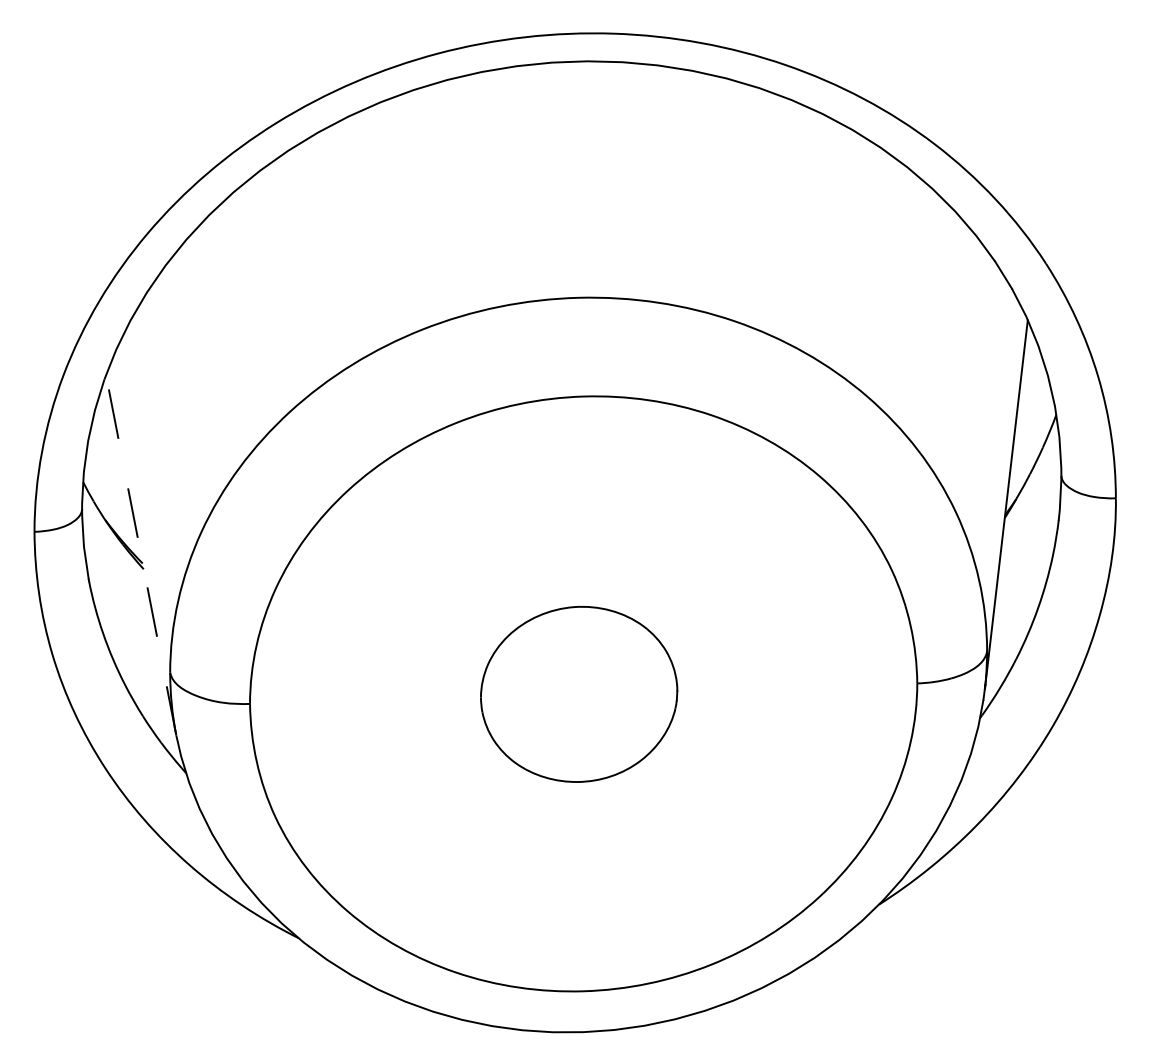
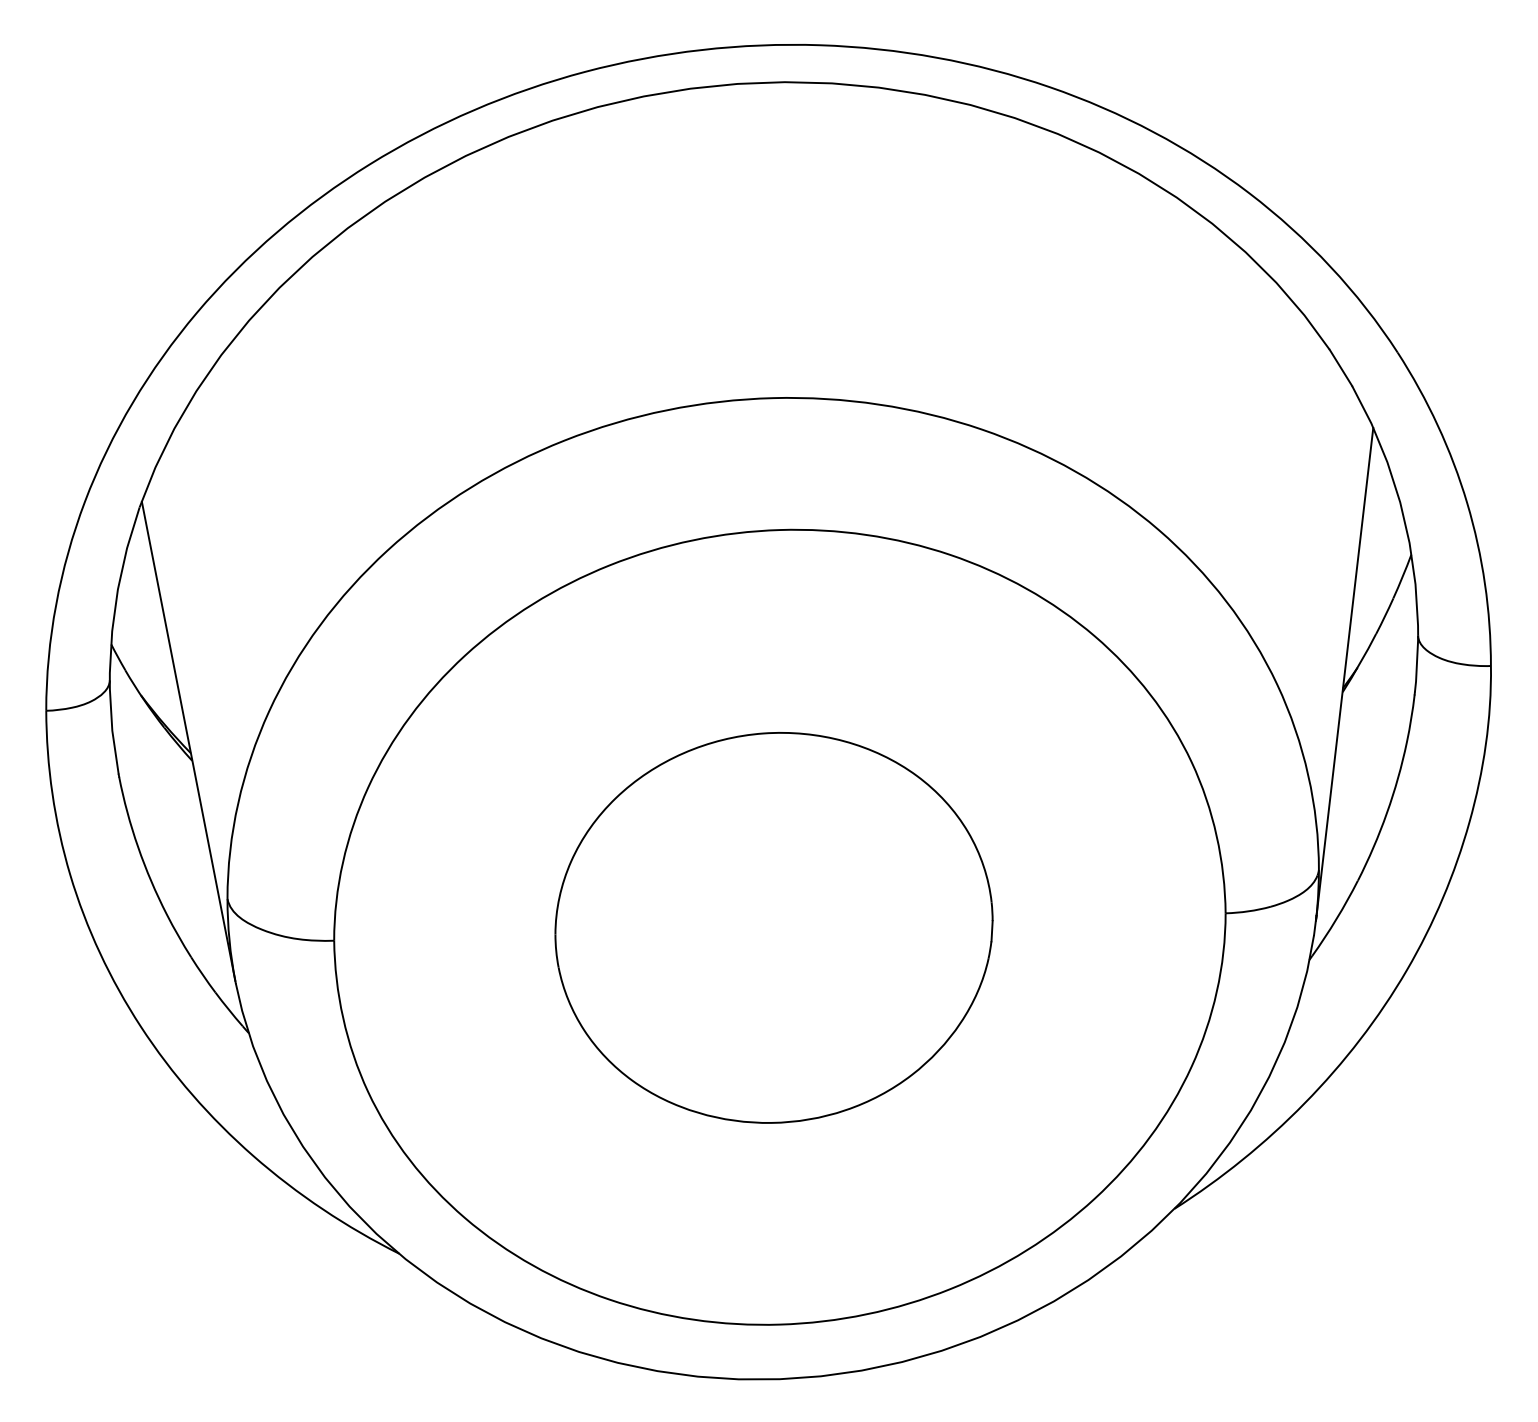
line: (141, 555) -> (189, 742), dashed -> solid
part: (578, 694) -> (773, 928), size x1.67

